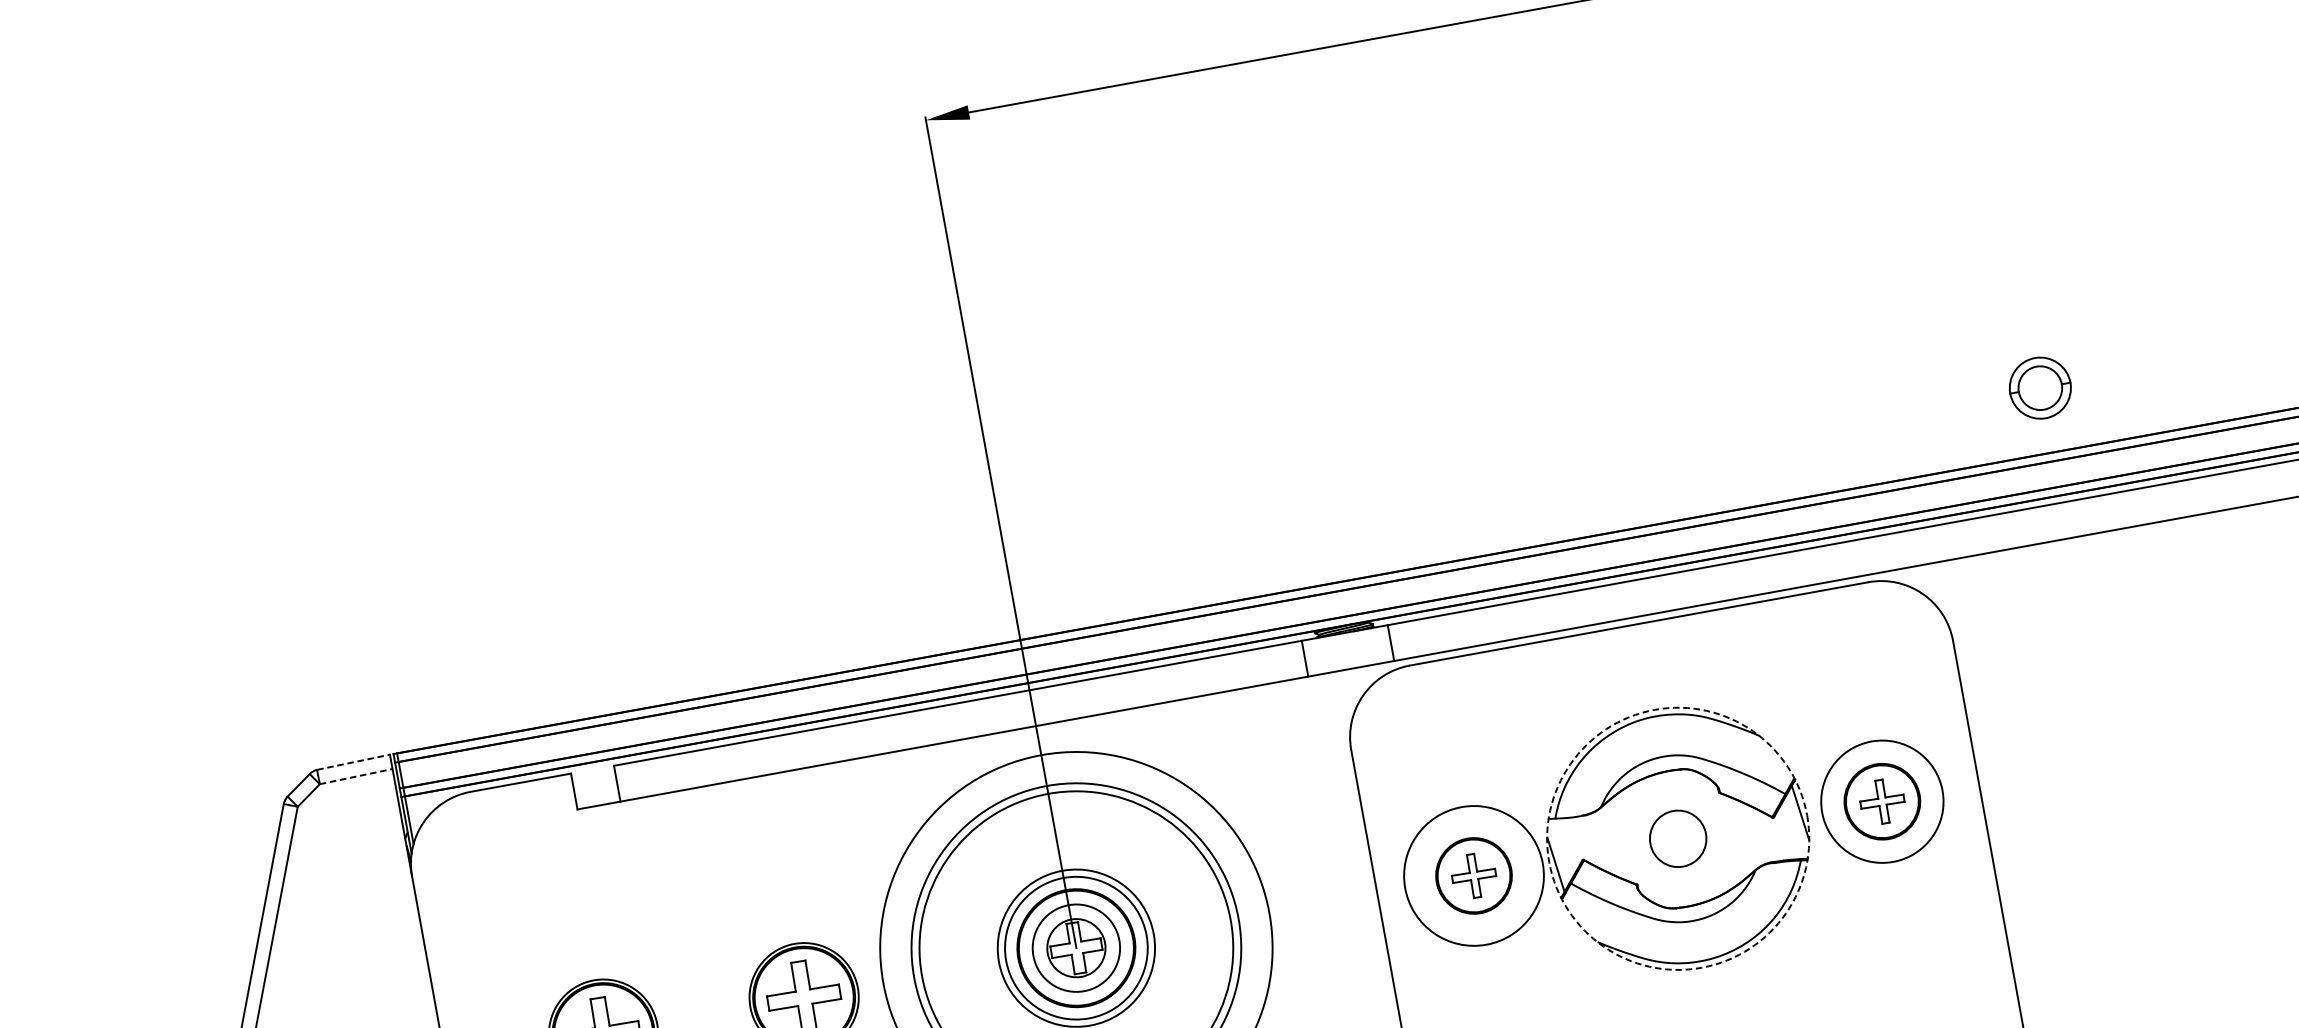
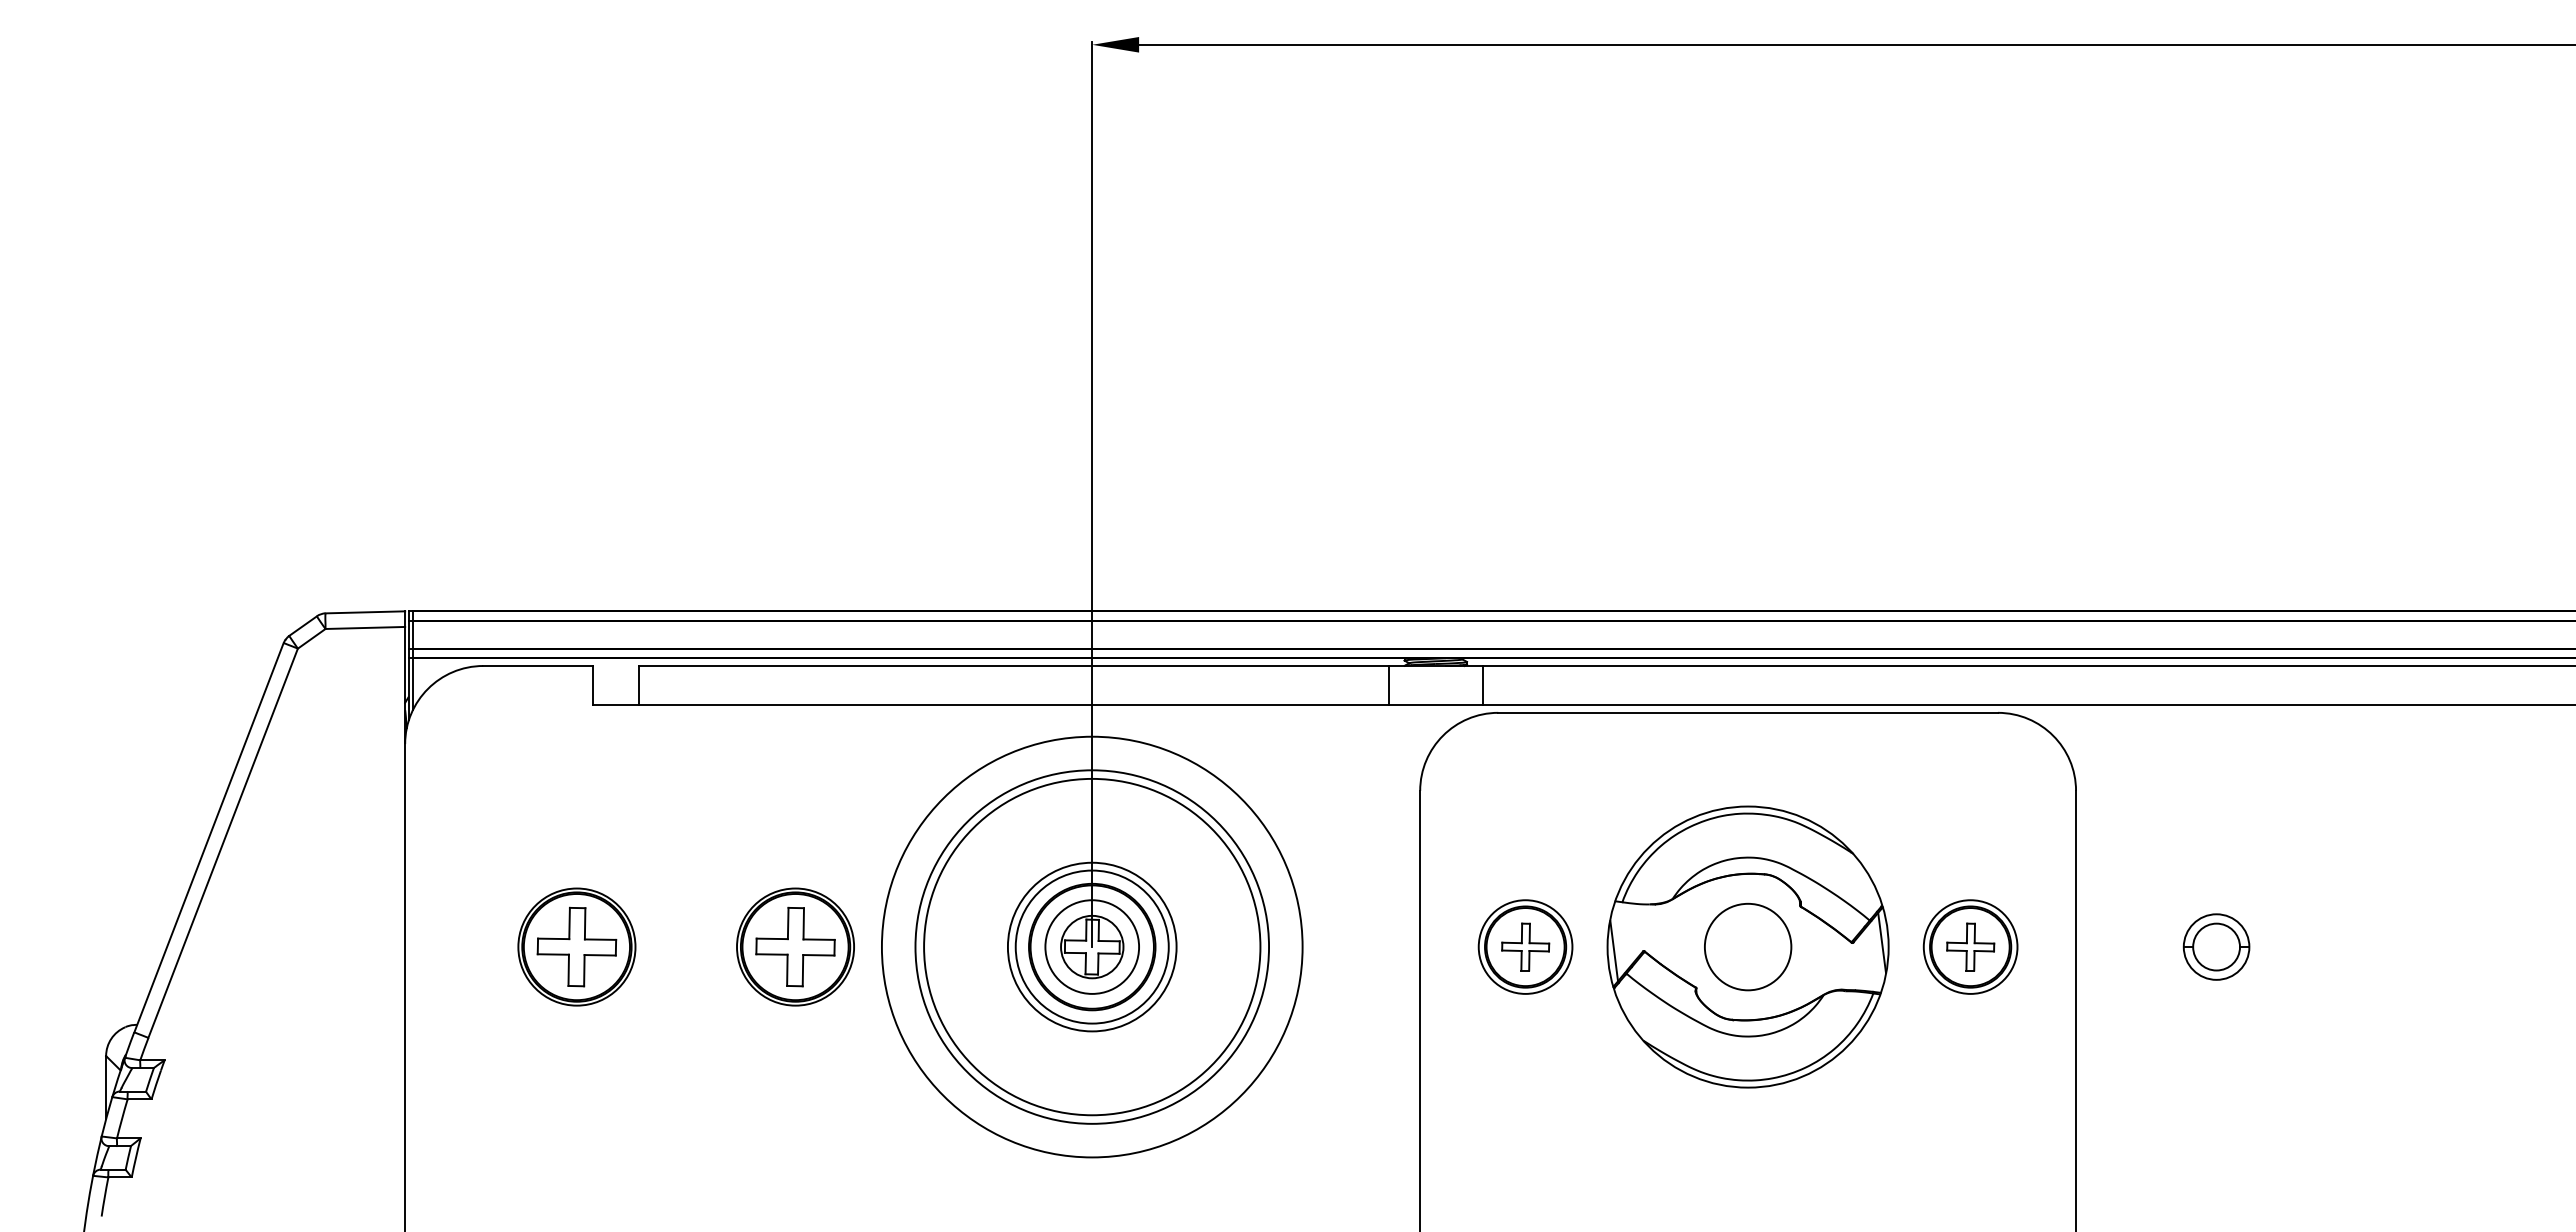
part: (2040, 387) -> (2216, 946), moved
line: (353, 762) -> (365, 612), dashed -> solid
line: (356, 776) -> (365, 627), dashed -> solid
circle: (1882, 801) -> (1970, 946), size x0.71
circle: (1677, 838) -> (1747, 946), dashed -> solid
circle: (1677, 838) -> (1747, 946), size x1.43
circle: (1473, 875) -> (1525, 946), size x0.62

